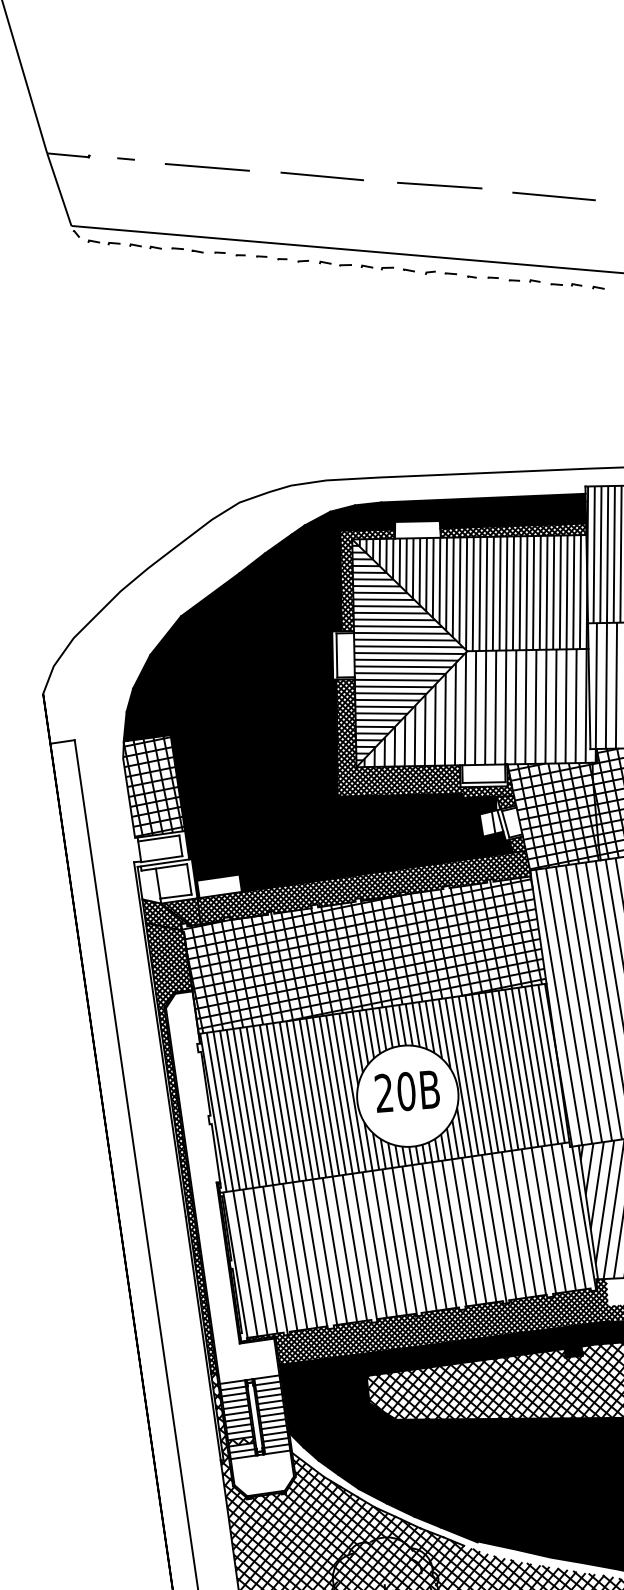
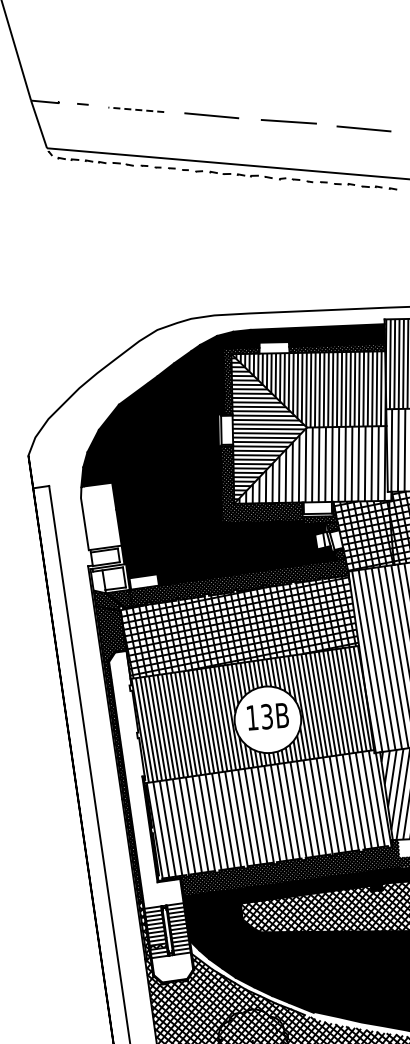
line: (206, 166) -> (135, 109), solid -> dashed
hatch: (154, 786) -> (101, 516), removed
text: (394, 1092) -> (259, 717), 20B -> 13B

